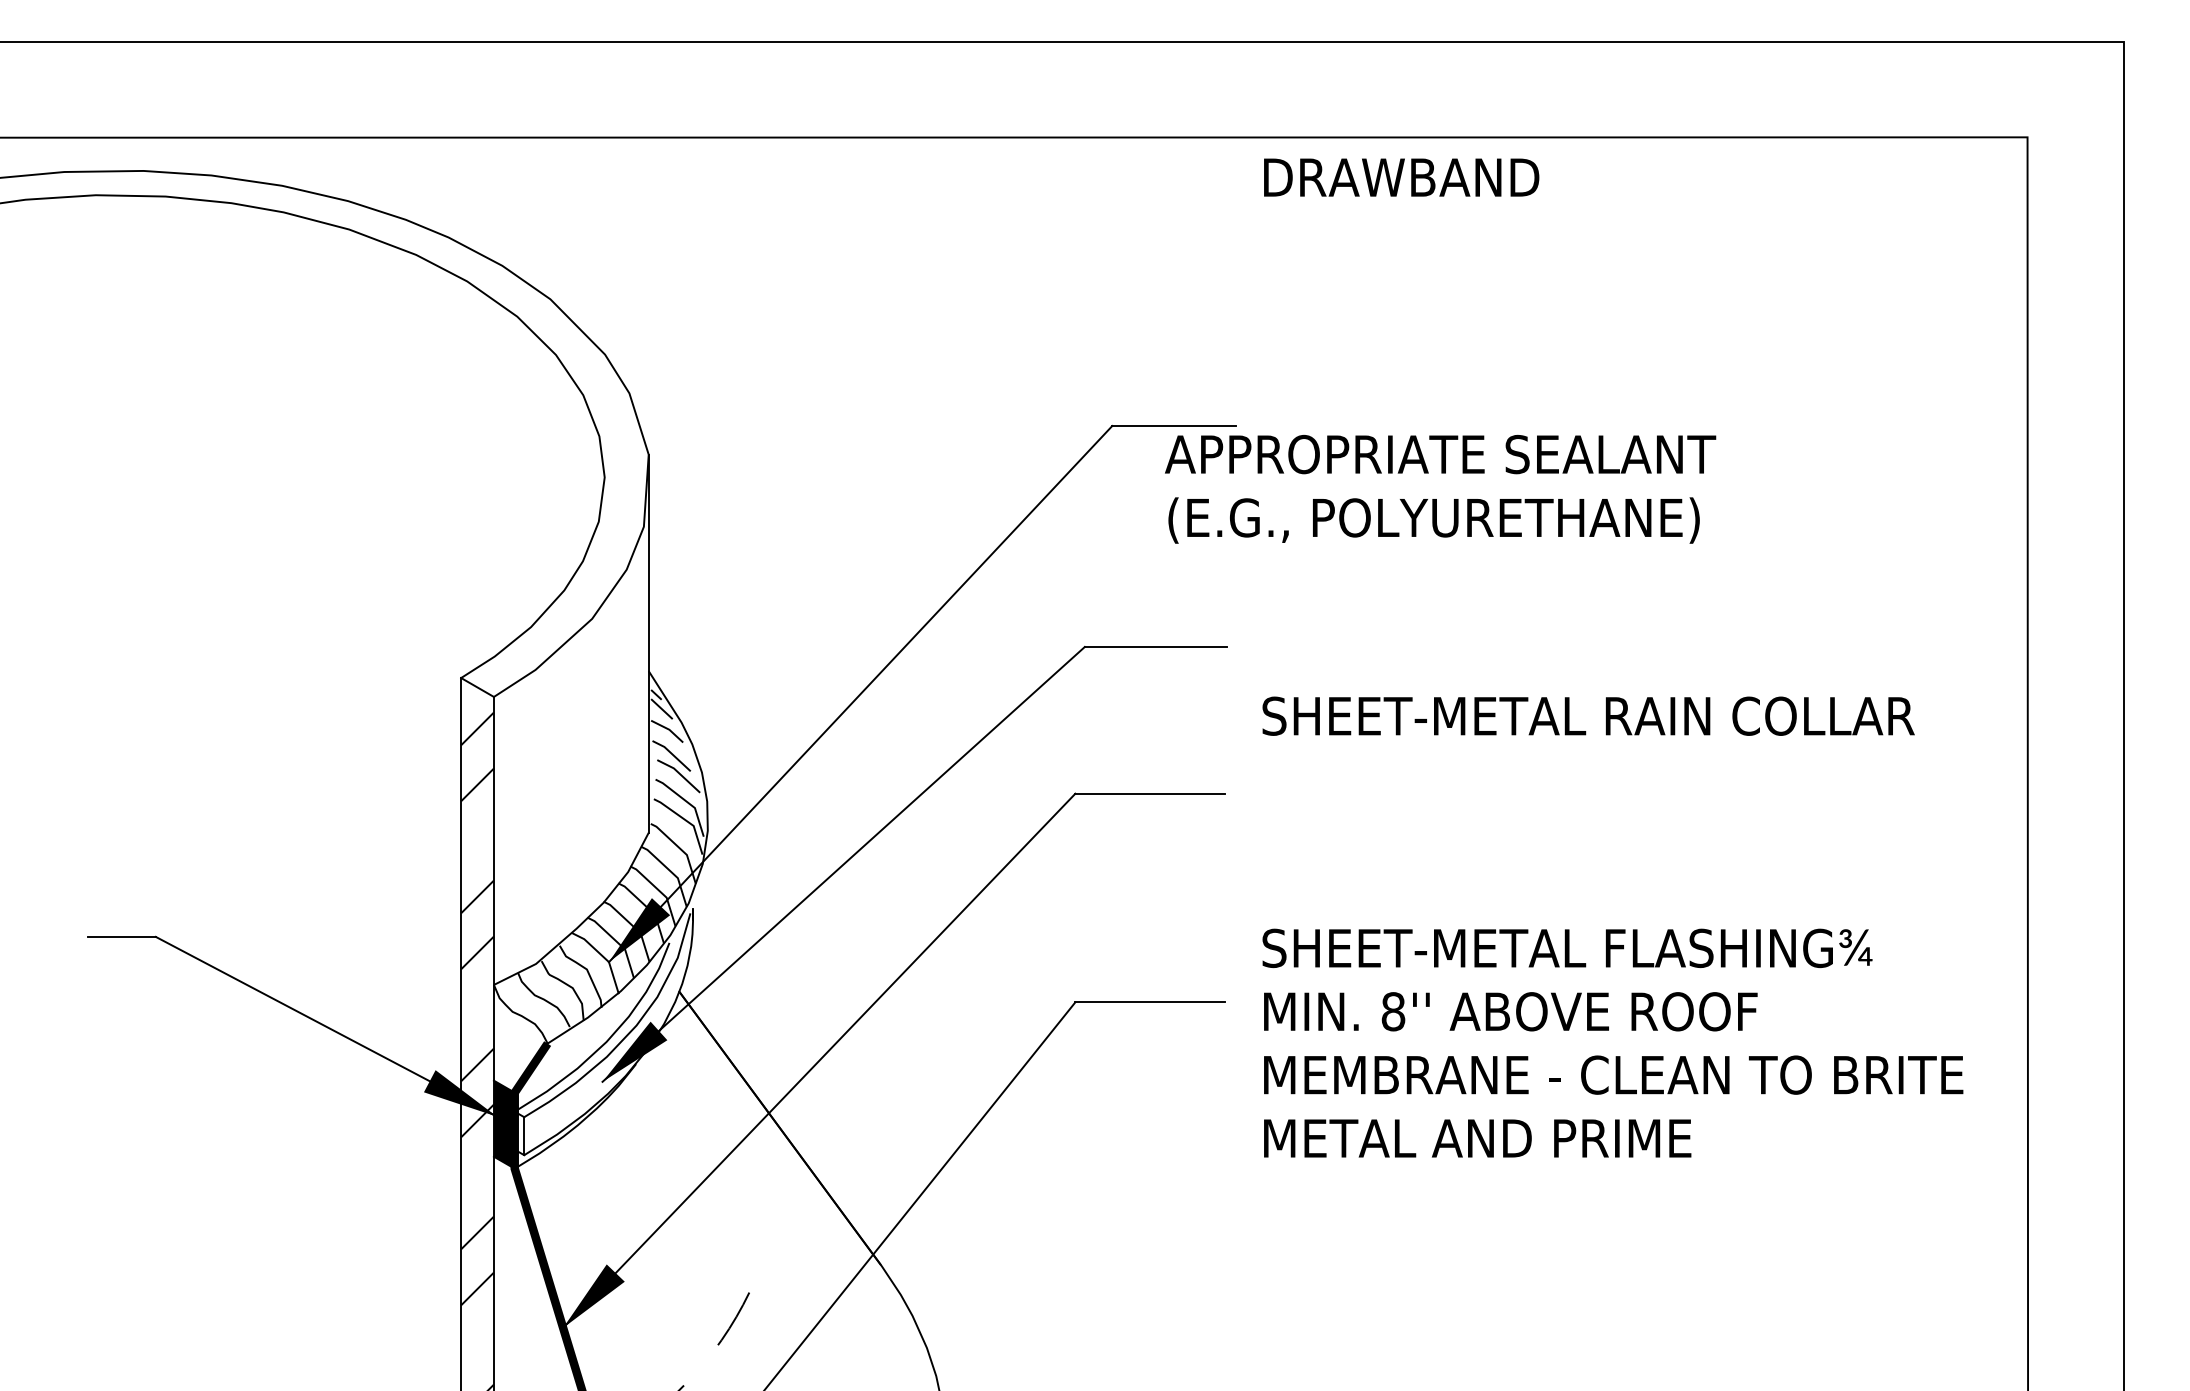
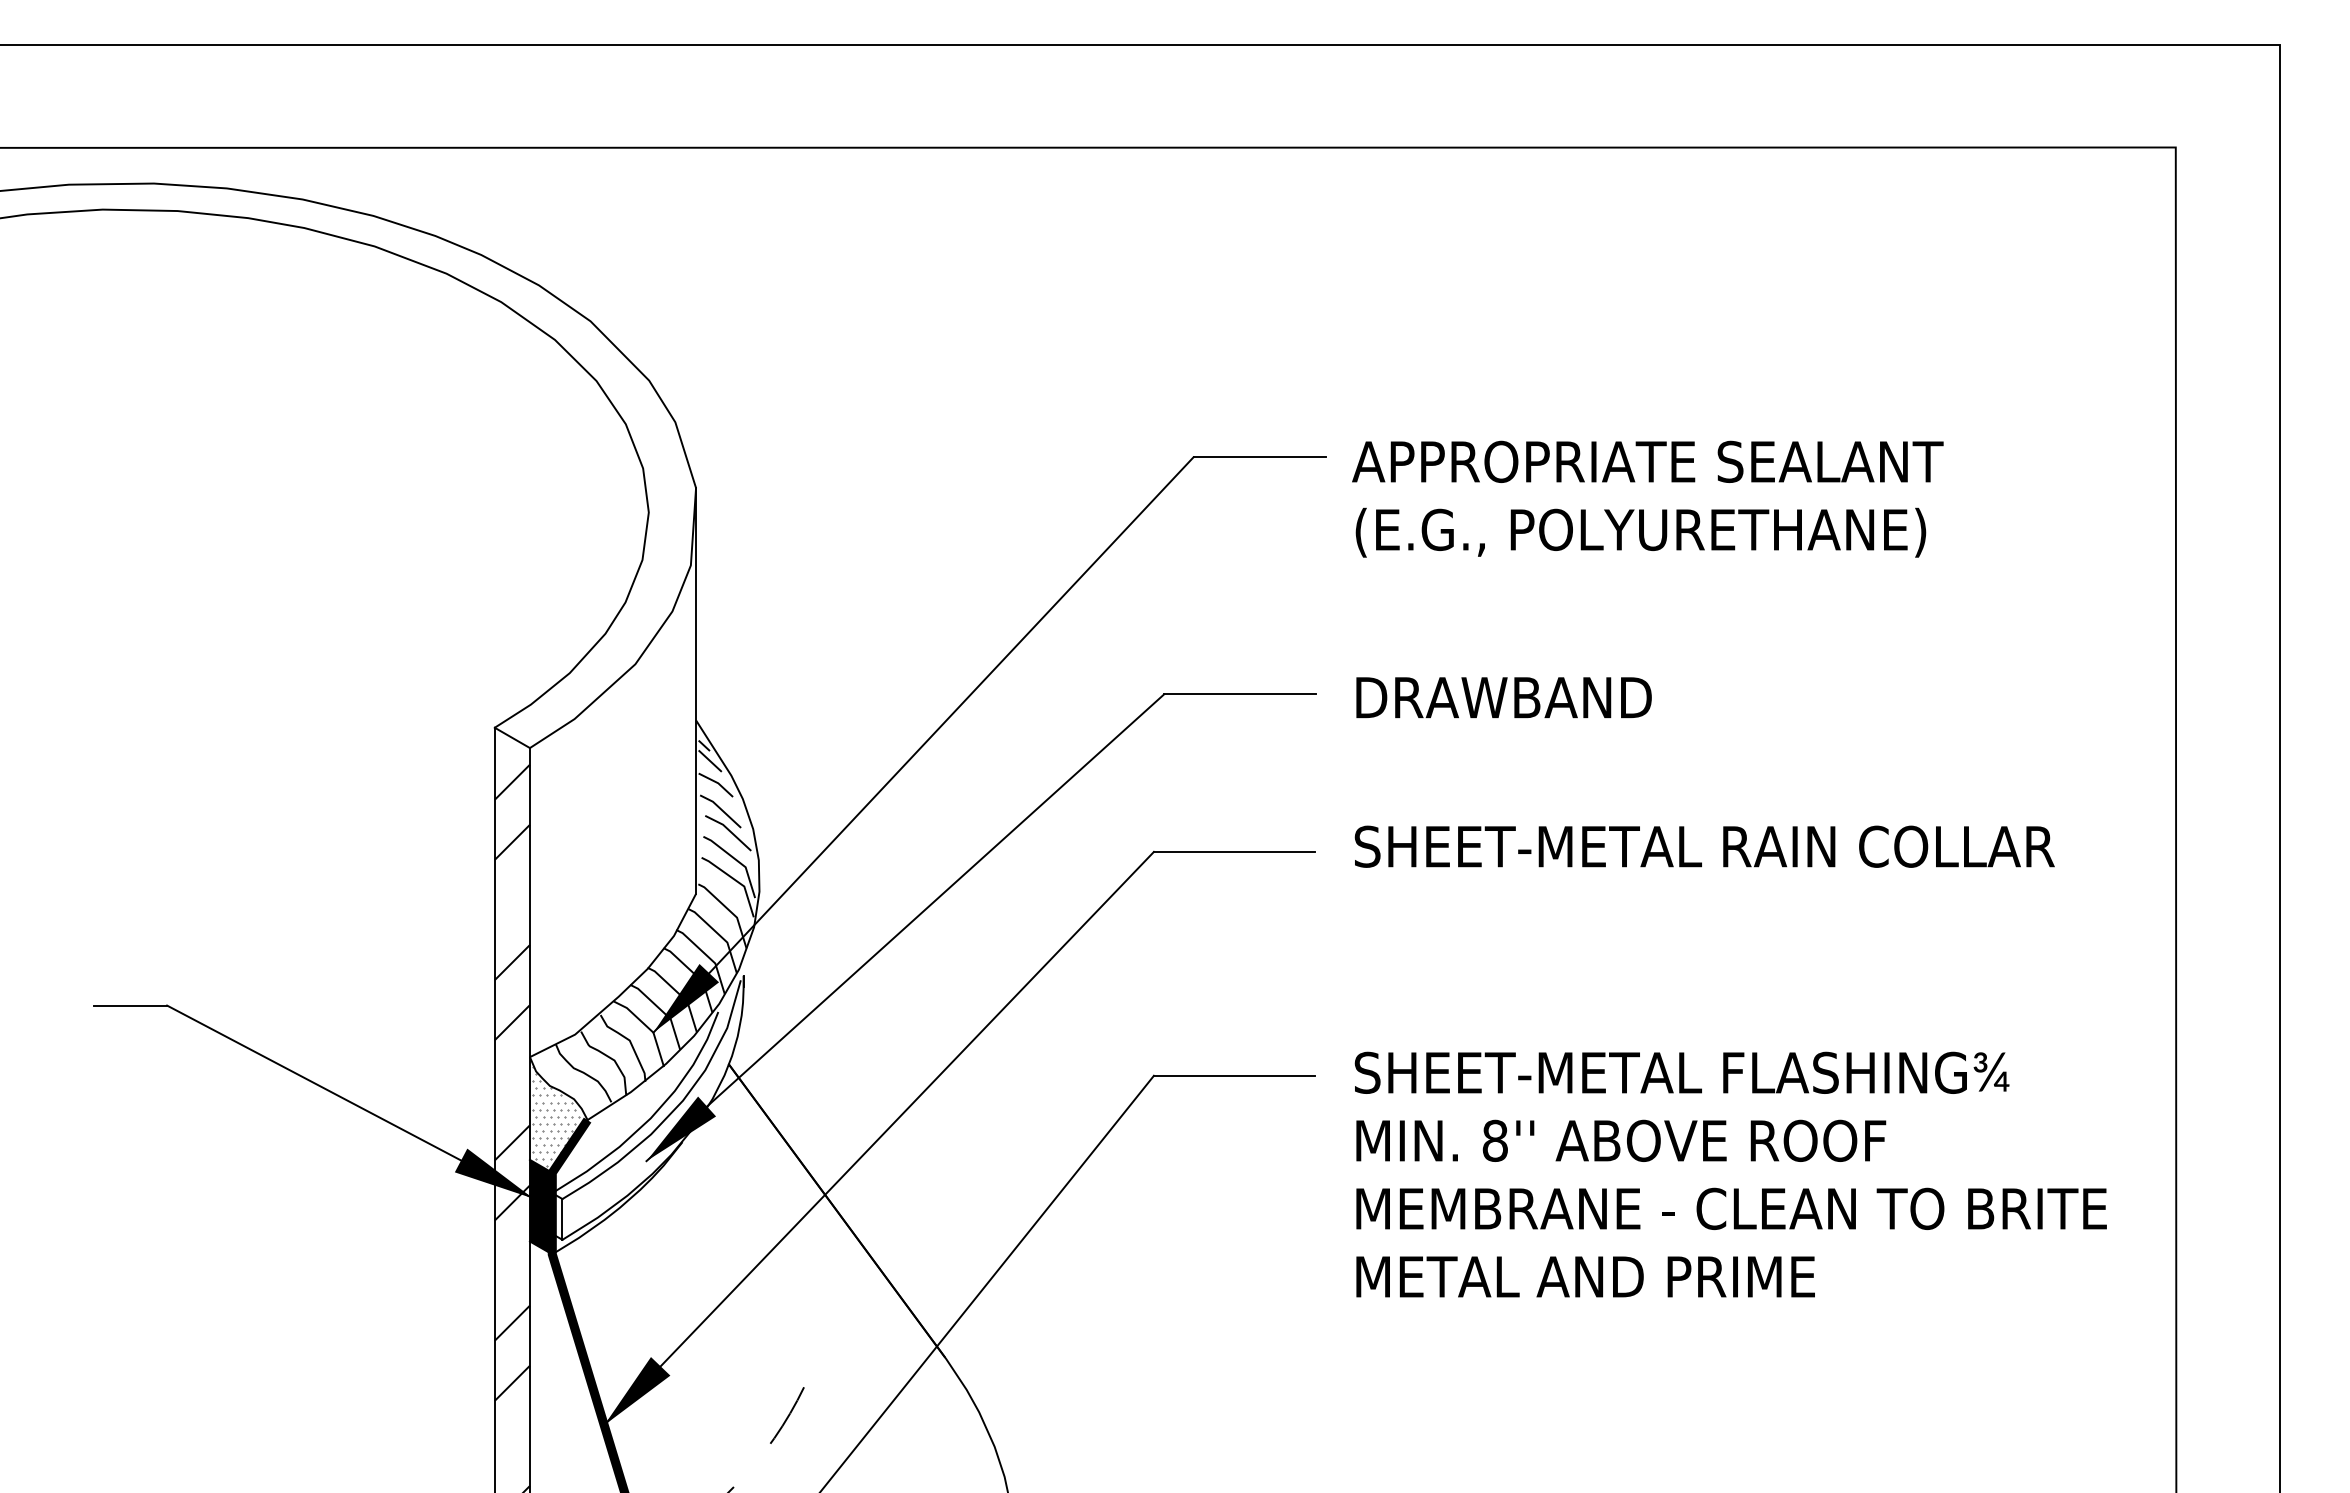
text: (1401, 177) -> (1503, 697), moved
text: (1440, 488) -> (1647, 498), moved
text: (1588, 715) -> (1704, 846), moved
hatch: (519, 1040) -> (557, 1116), added
text: (1612, 1043) -> (1730, 1174), moved

